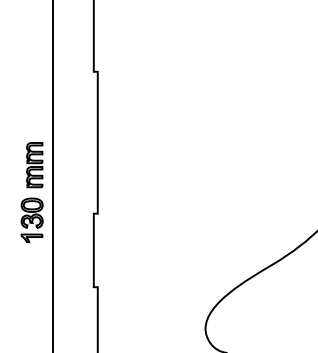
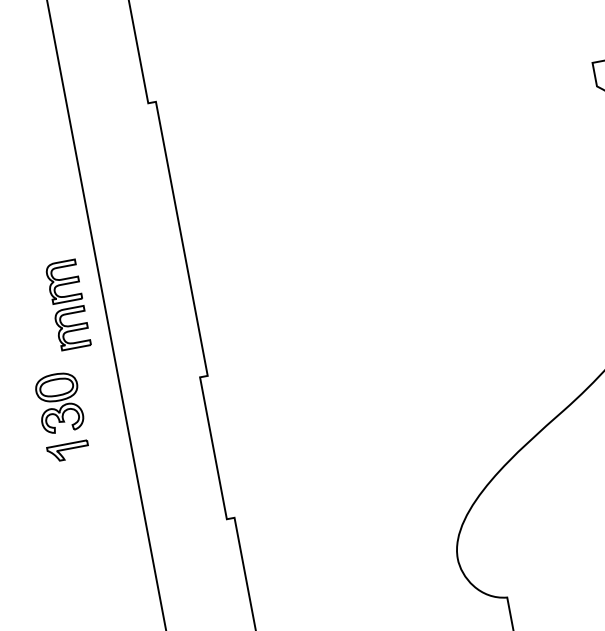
part: (31, 219) -> (60, 415), moved

